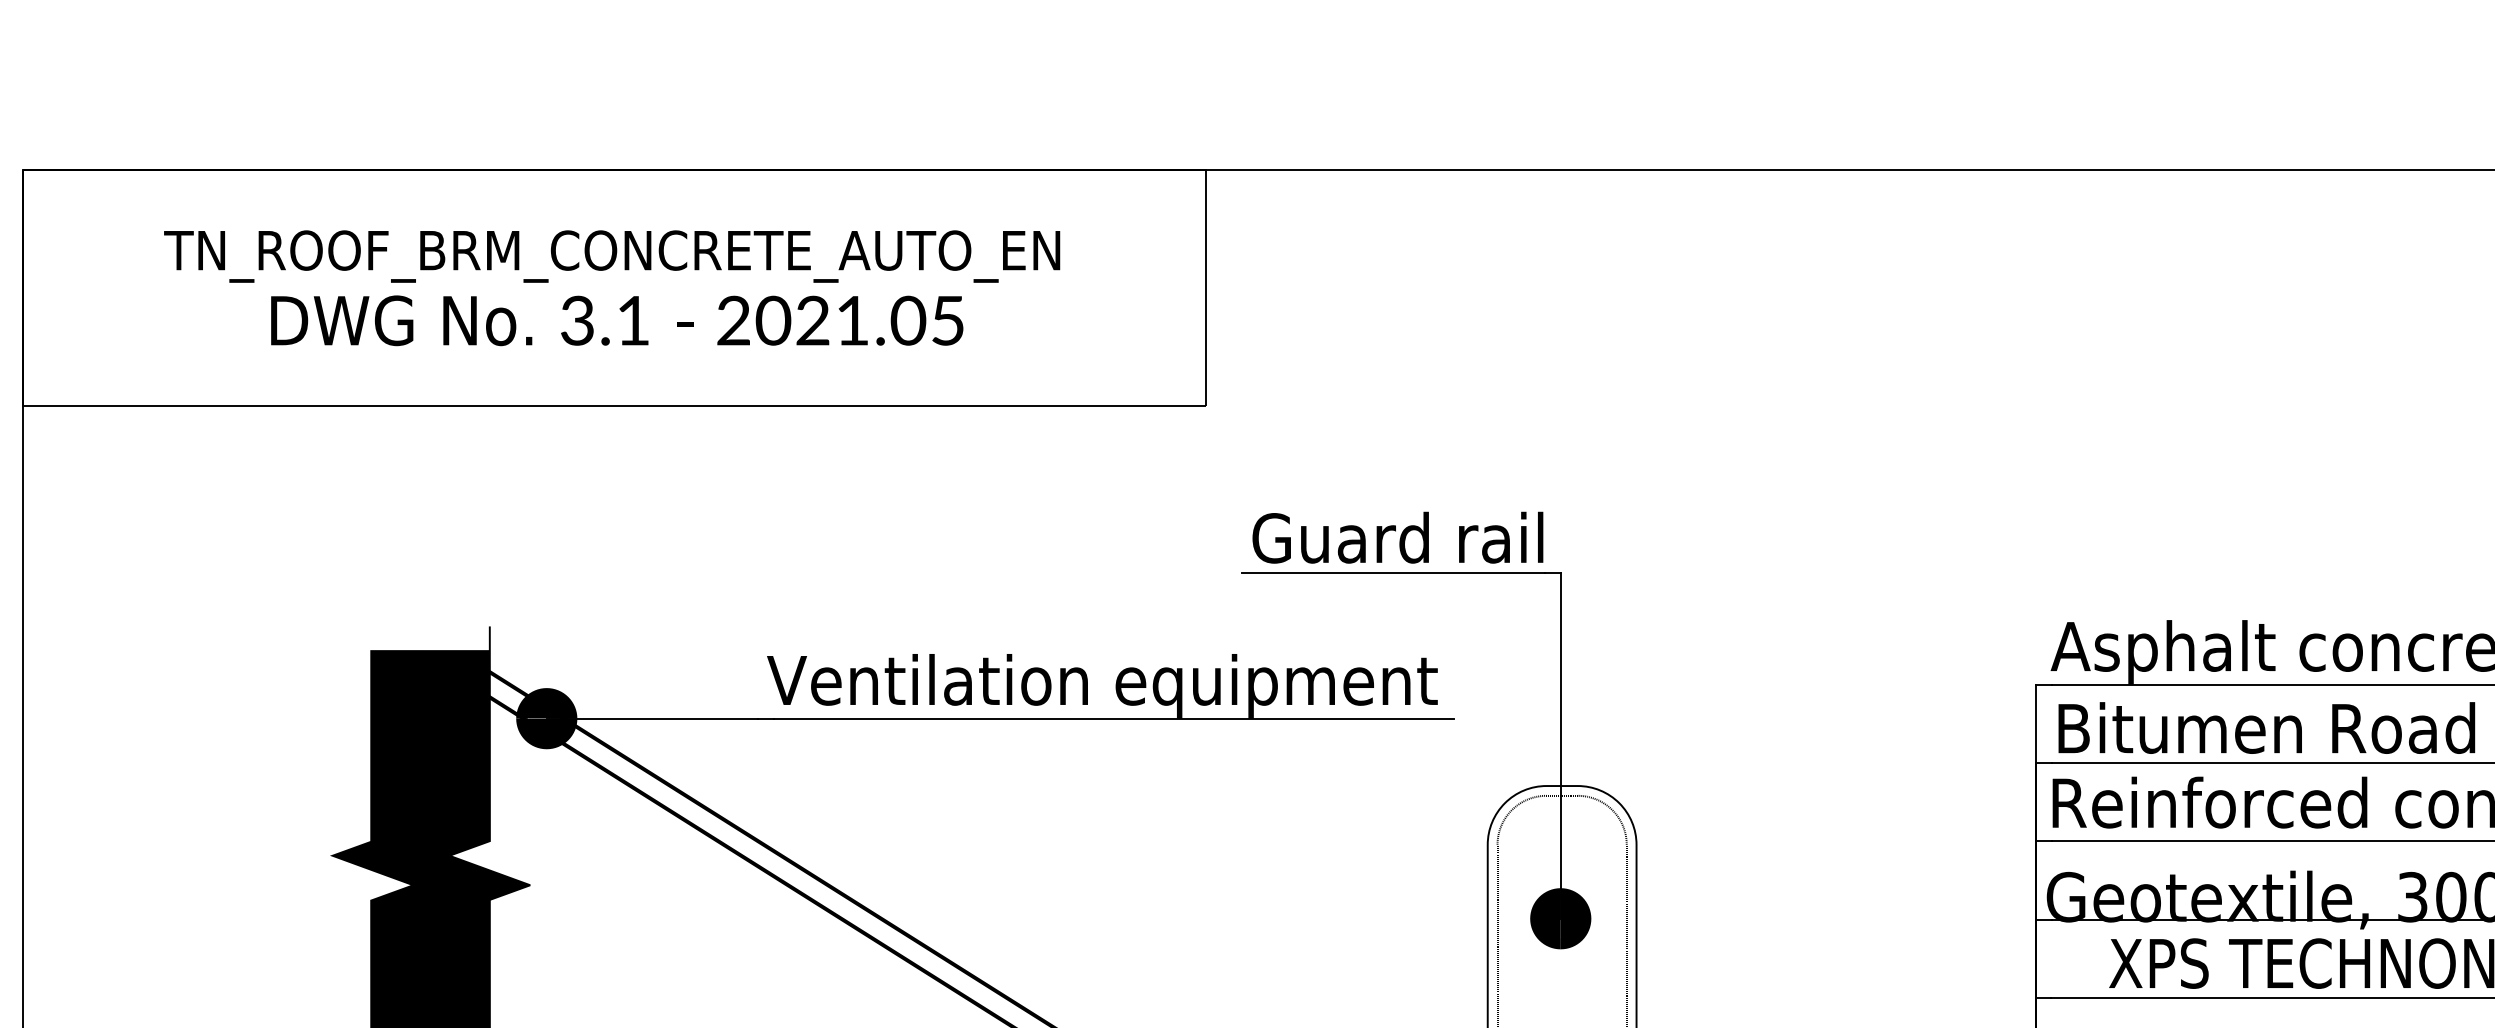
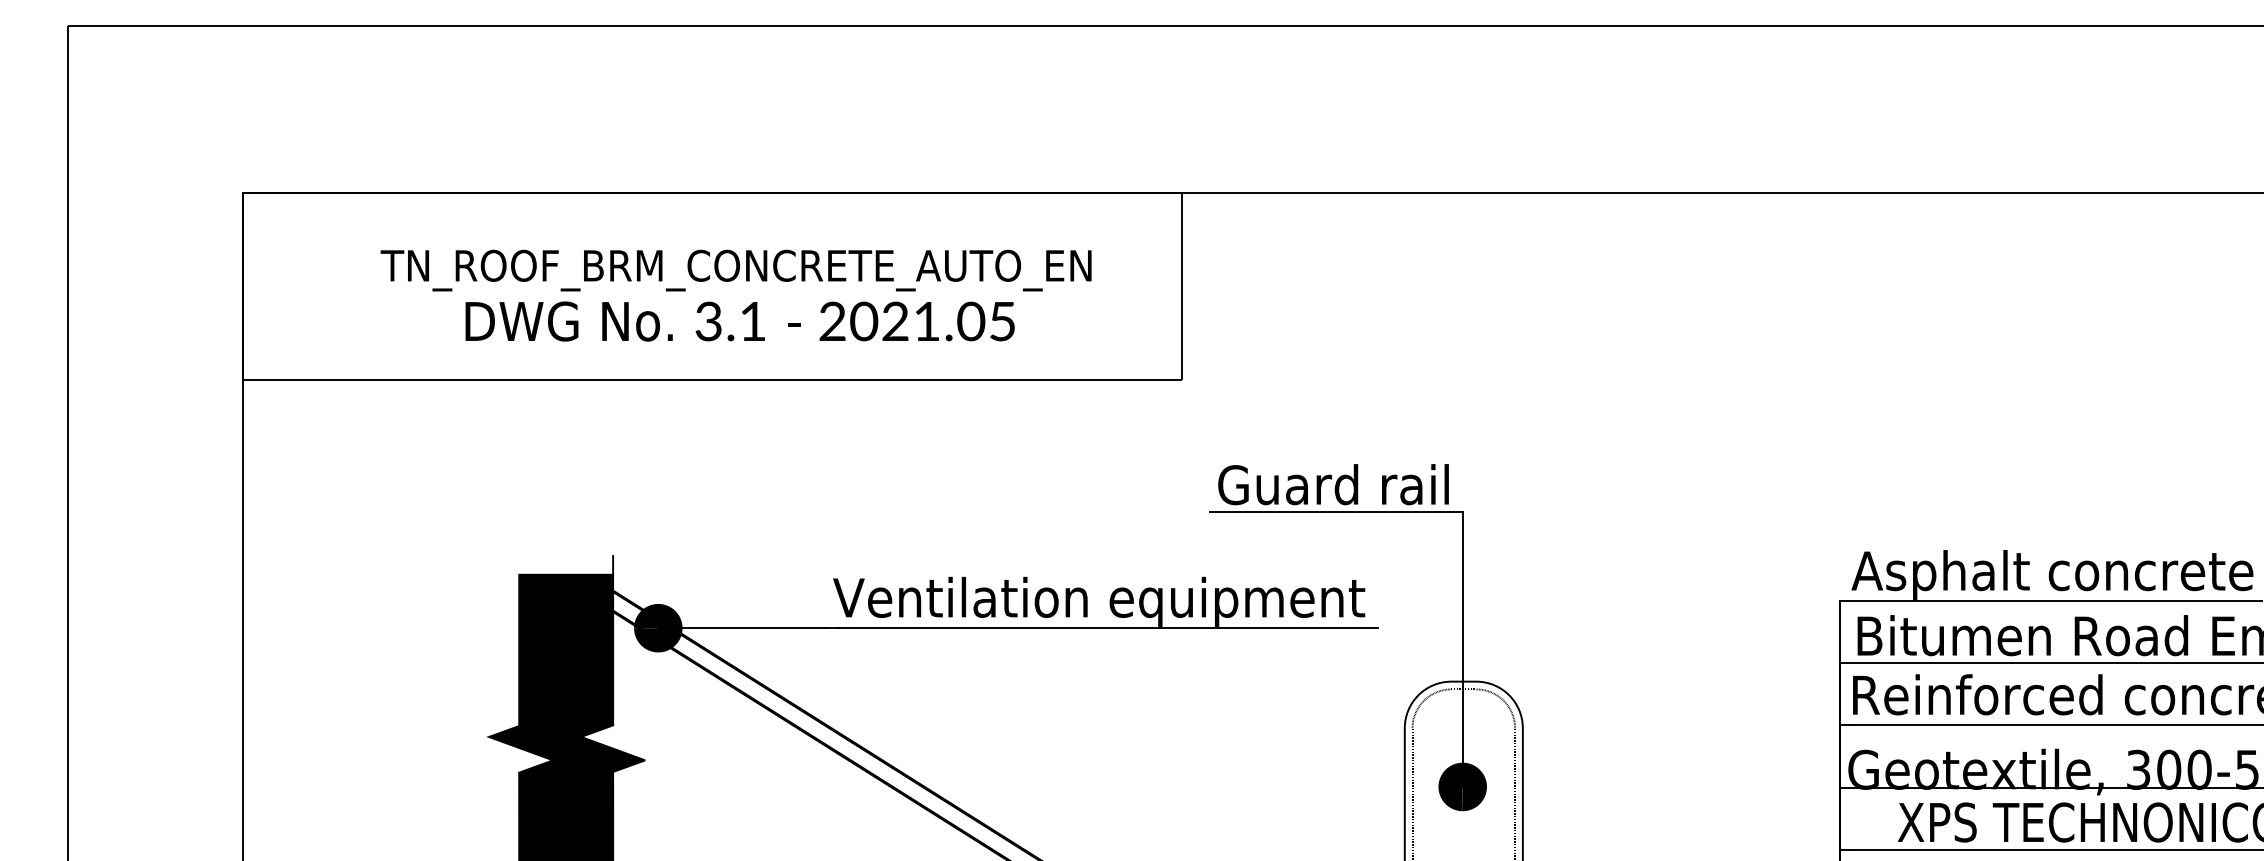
text: (611, 287) -> (735, 295), moved

